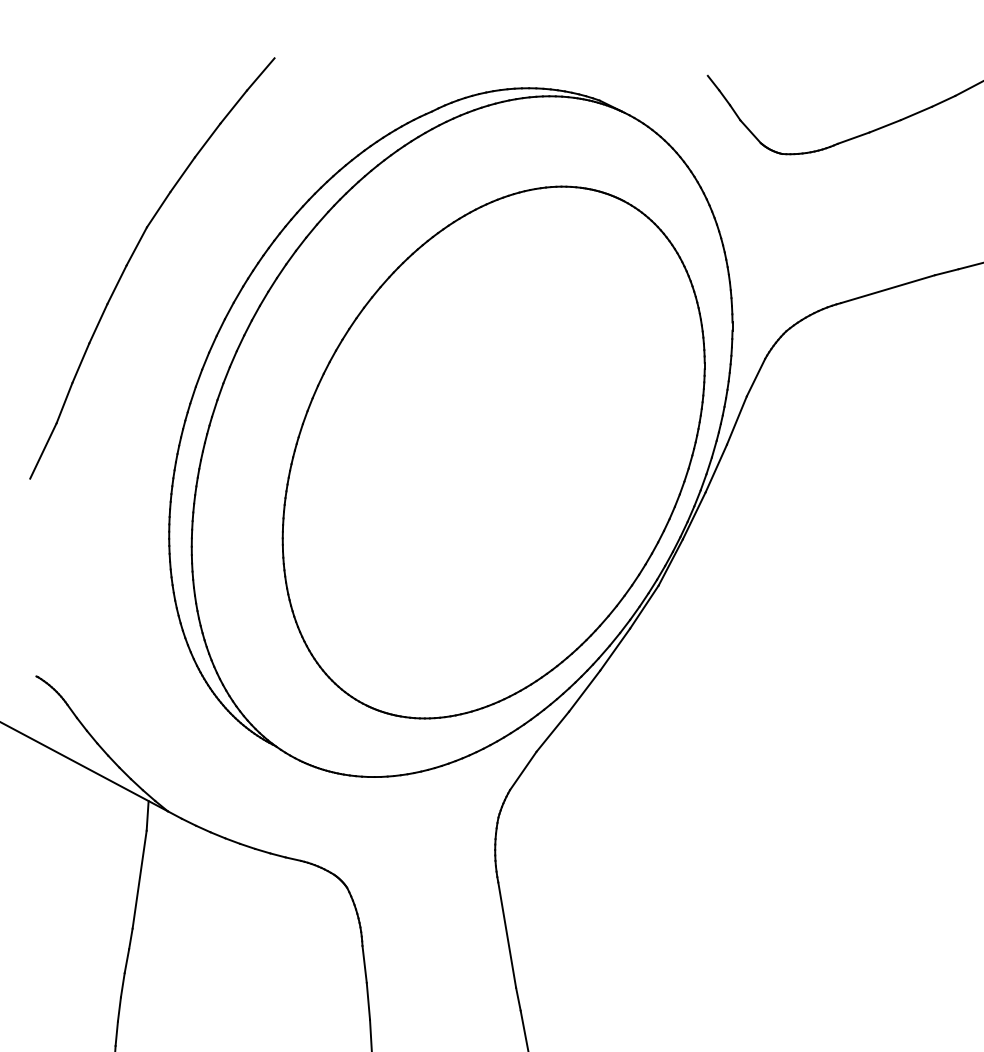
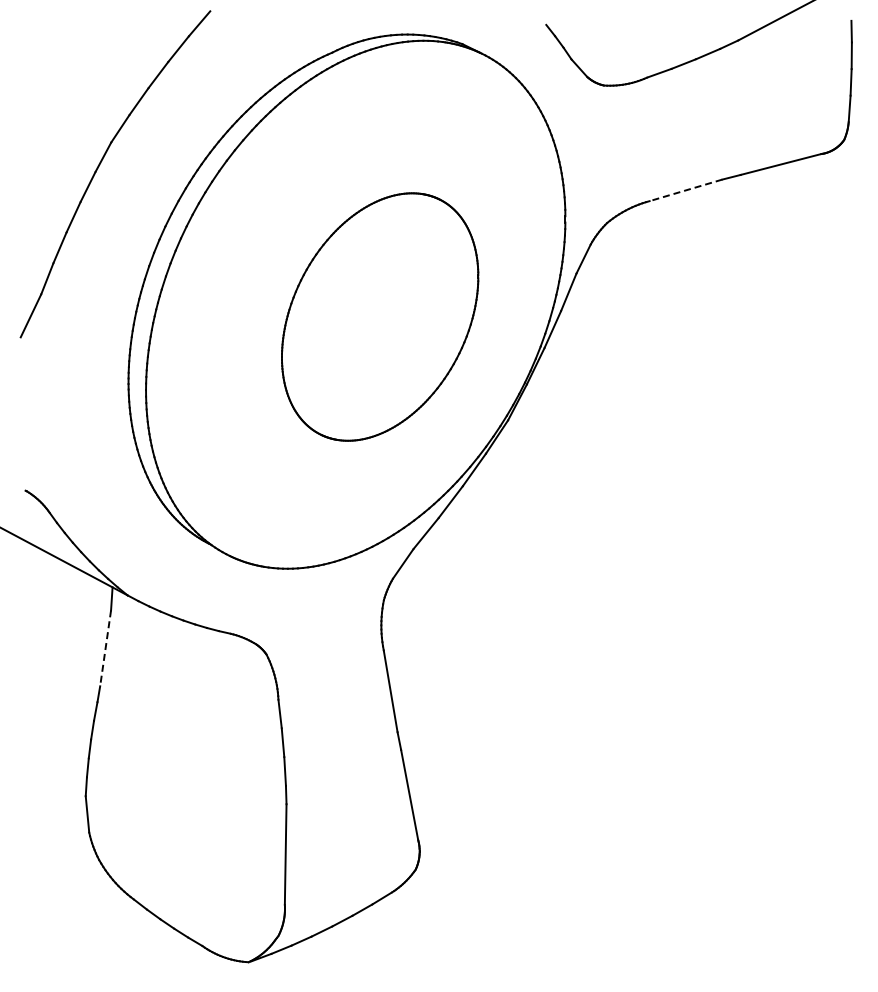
line: (888, 289) -> (686, 190), solid -> dashed
part: (492, 451) -> (379, 316), size x0.6
line: (139, 879) -> (105, 648), solid -> dashed

